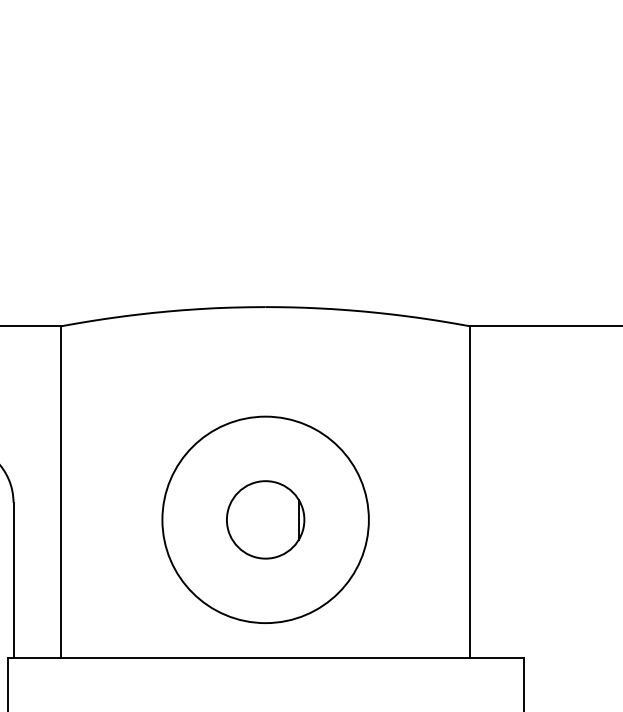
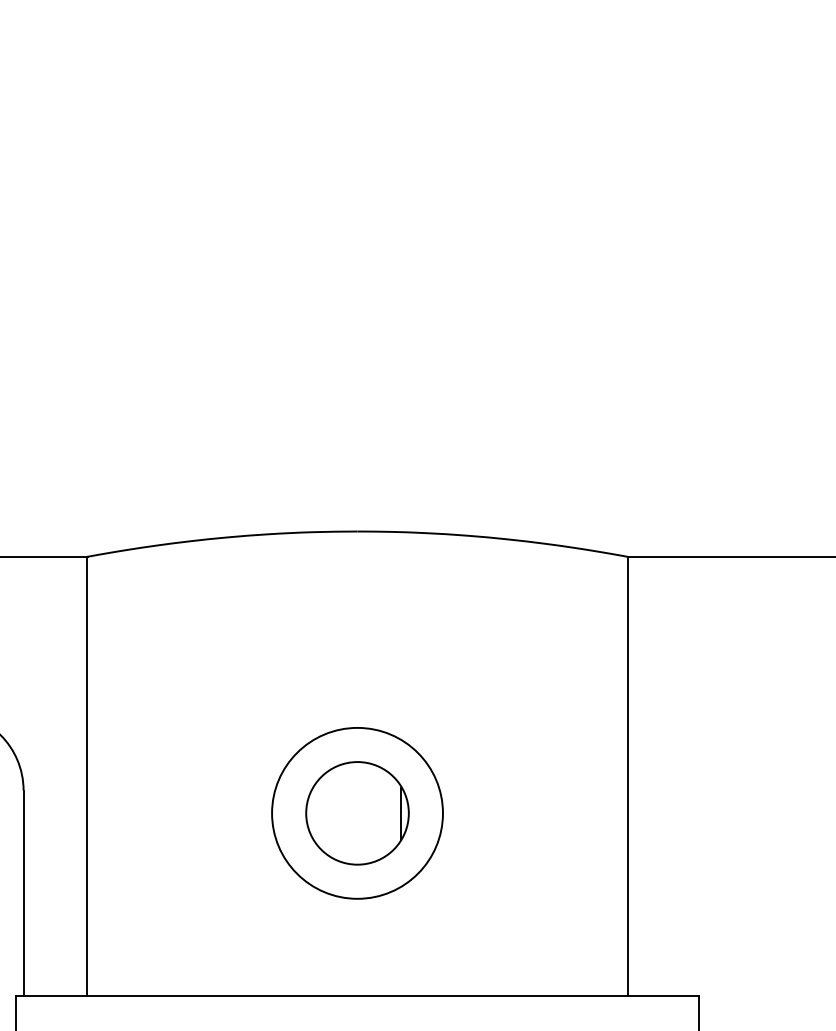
circle: (265, 519) -> (357, 812), size x0.62

